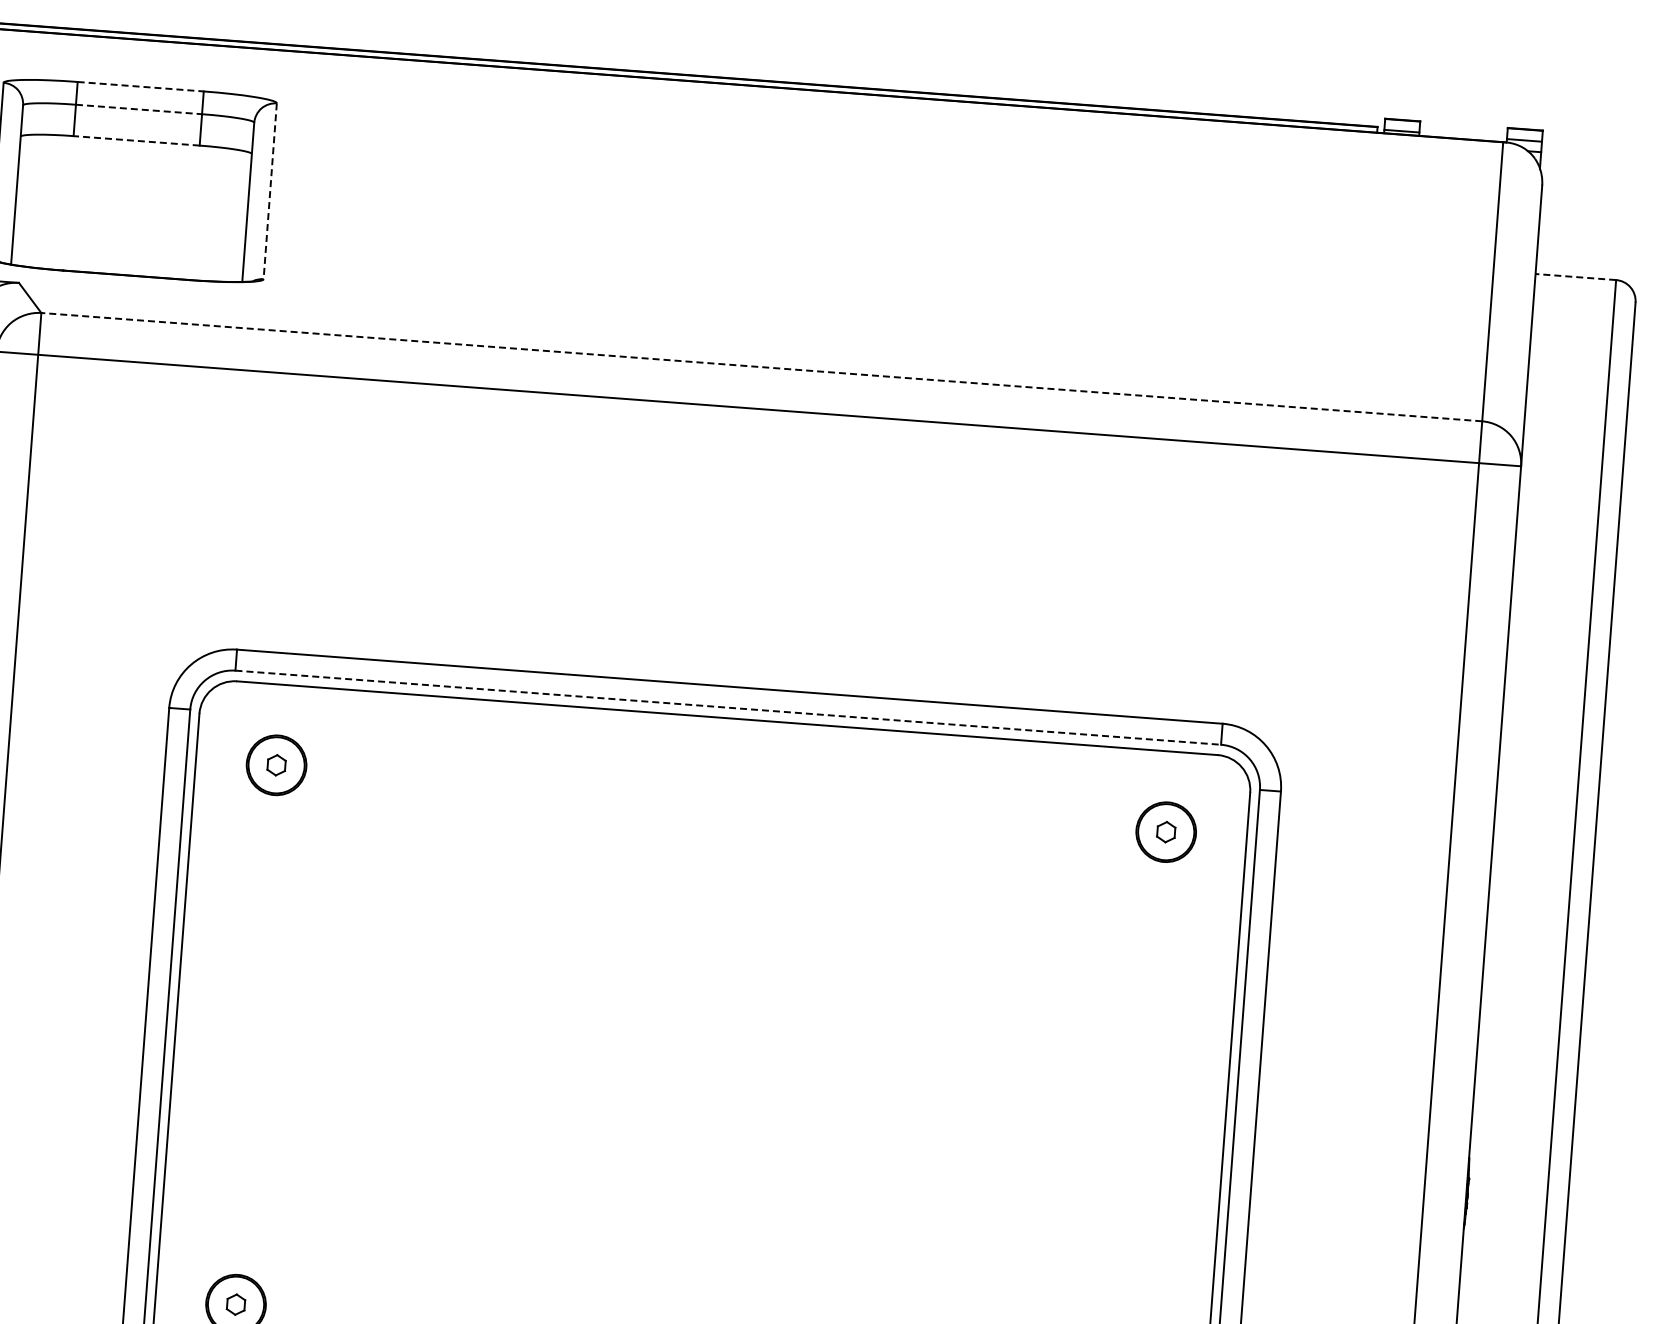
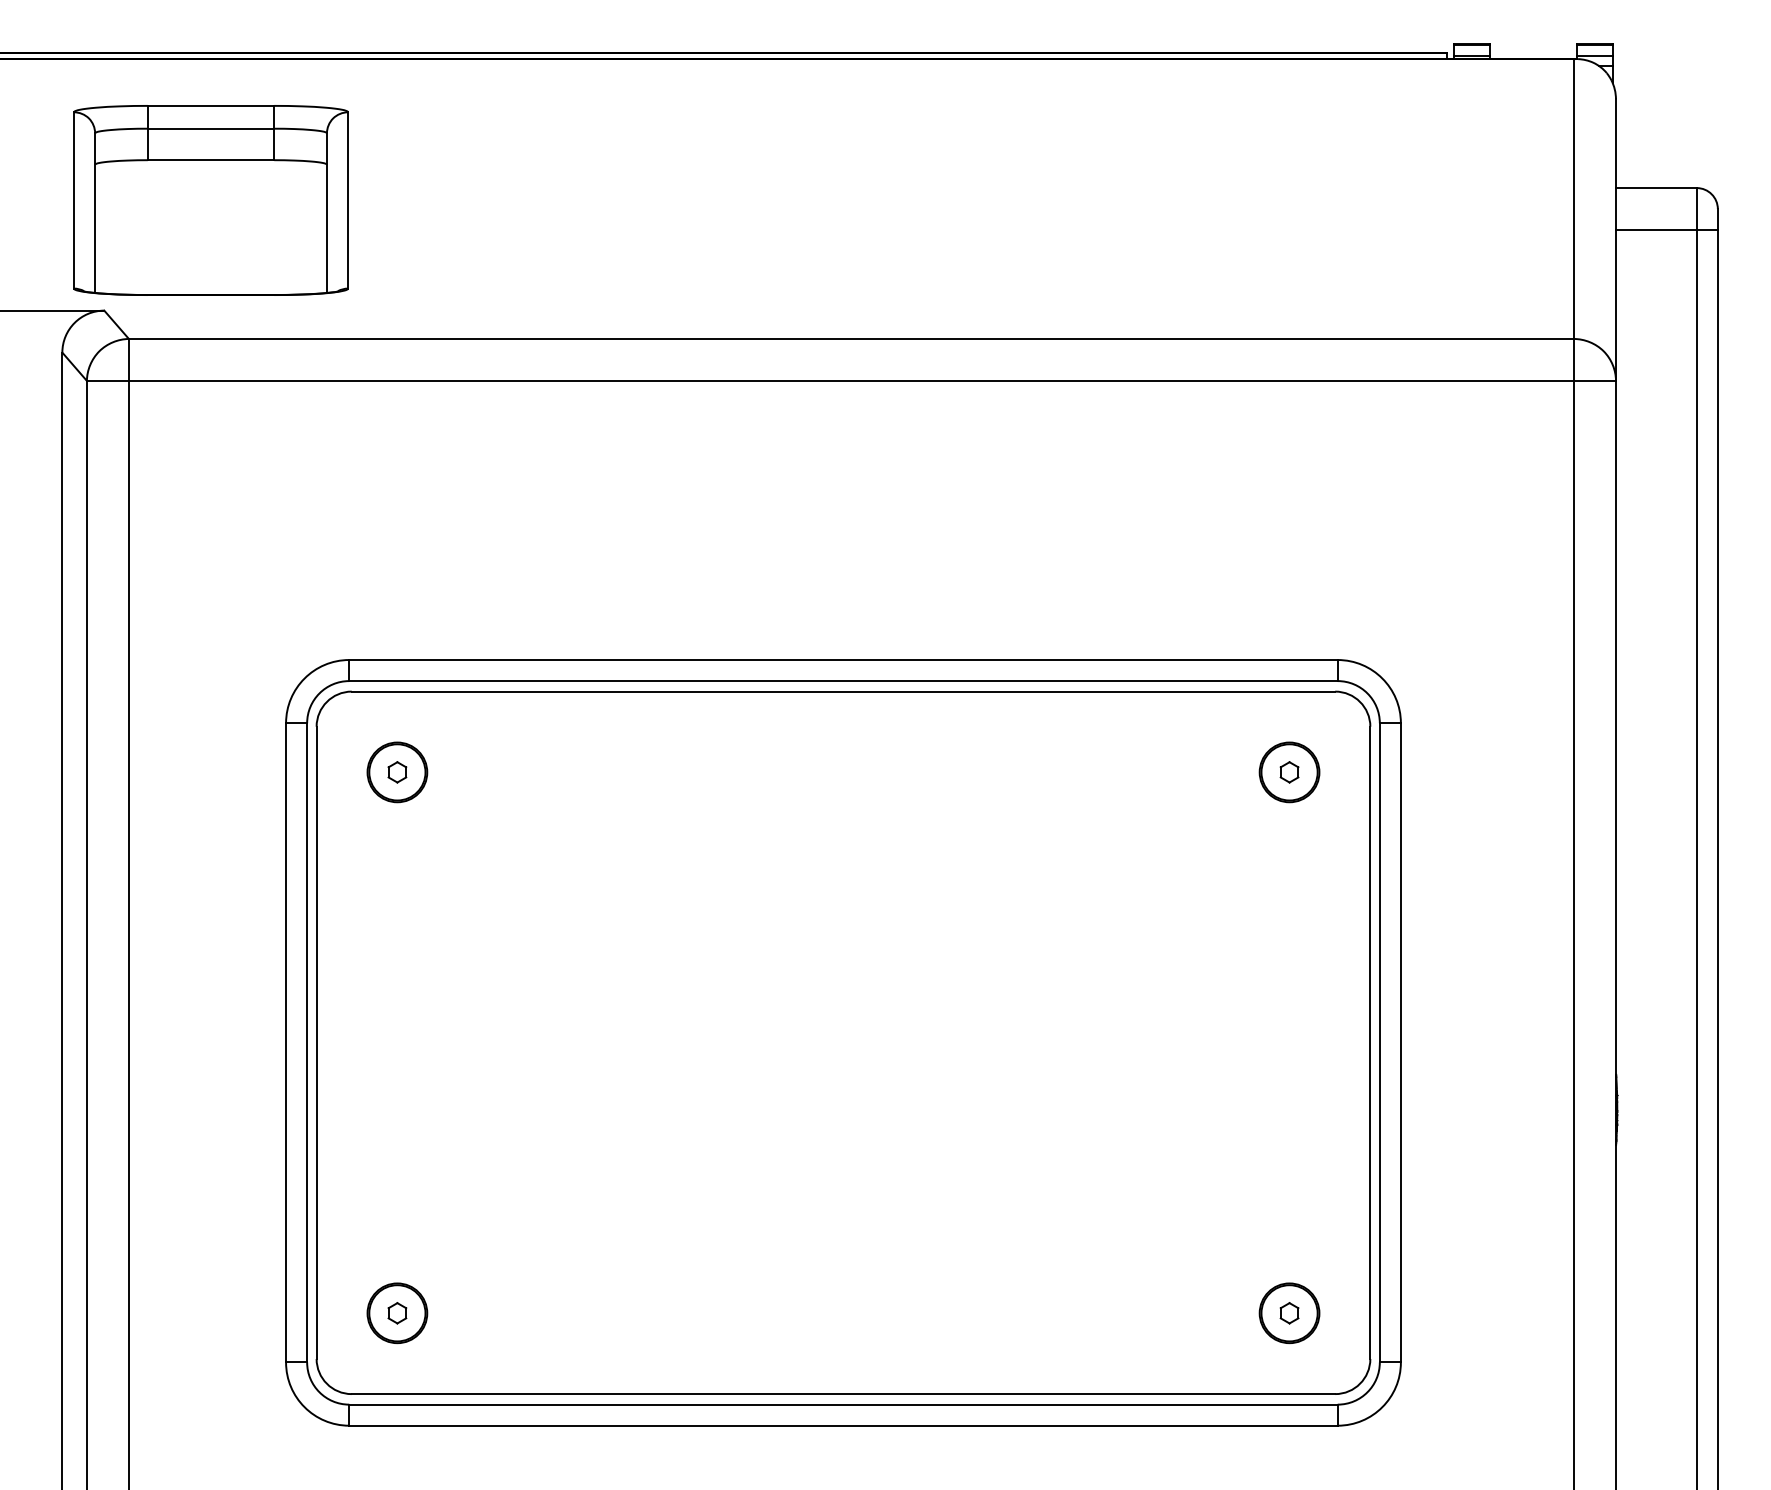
line: (141, 86) -> (211, 105), dashed -> solid
line: (139, 109) -> (211, 128), dashed -> solid
line: (136, 141) -> (210, 160), dashed -> solid
line: (270, 191) -> (348, 200), dashed -> solid
line: (1574, 277) -> (1655, 188), dashed -> solid
line: (1582, 320) -> (1666, 230), added
line: (760, 366) -> (850, 338), dashed -> solid
line: (728, 708) -> (843, 681), dashed -> solid

